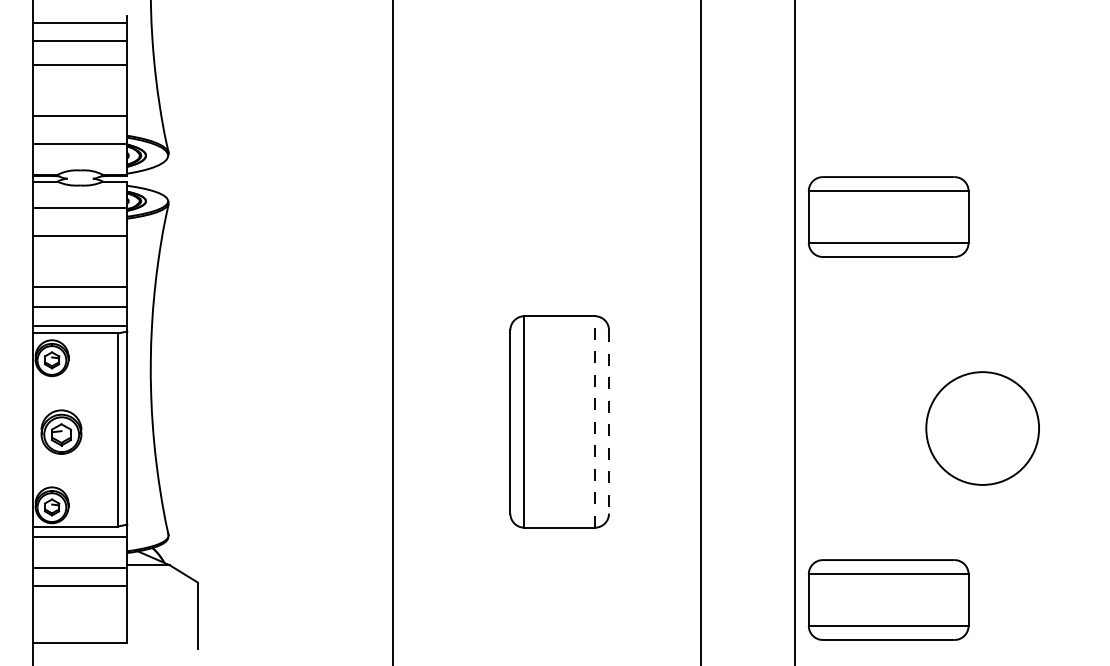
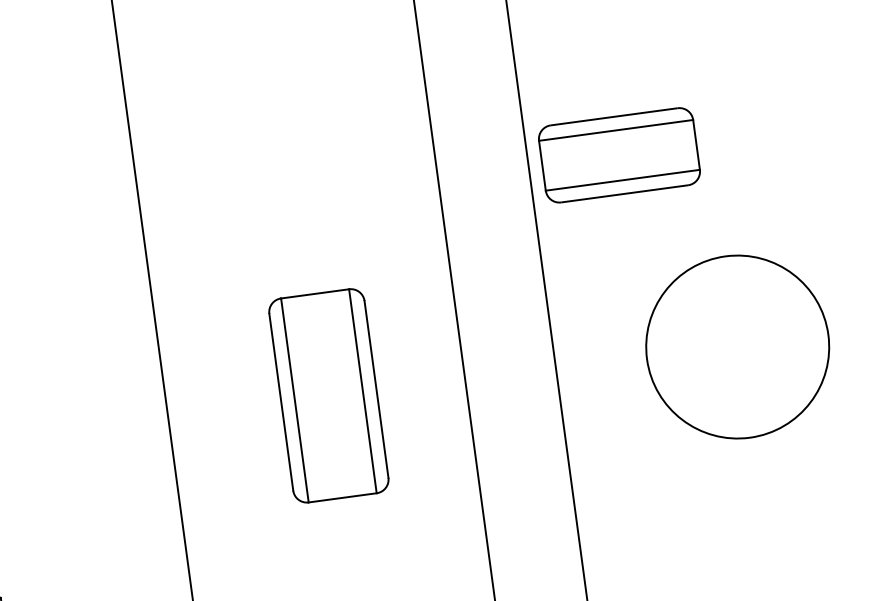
line: (594, 421) -> (362, 390), dashed -> solid
line: (609, 421) -> (376, 388), dashed -> solid
circle: (982, 428) -> (737, 347), size x1.67
part: (888, 599) -> (669, 524), removed

